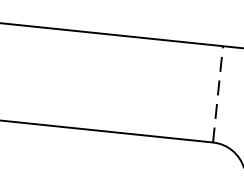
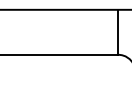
line: (218, 92) -> (118, 31), dashed -> solid

